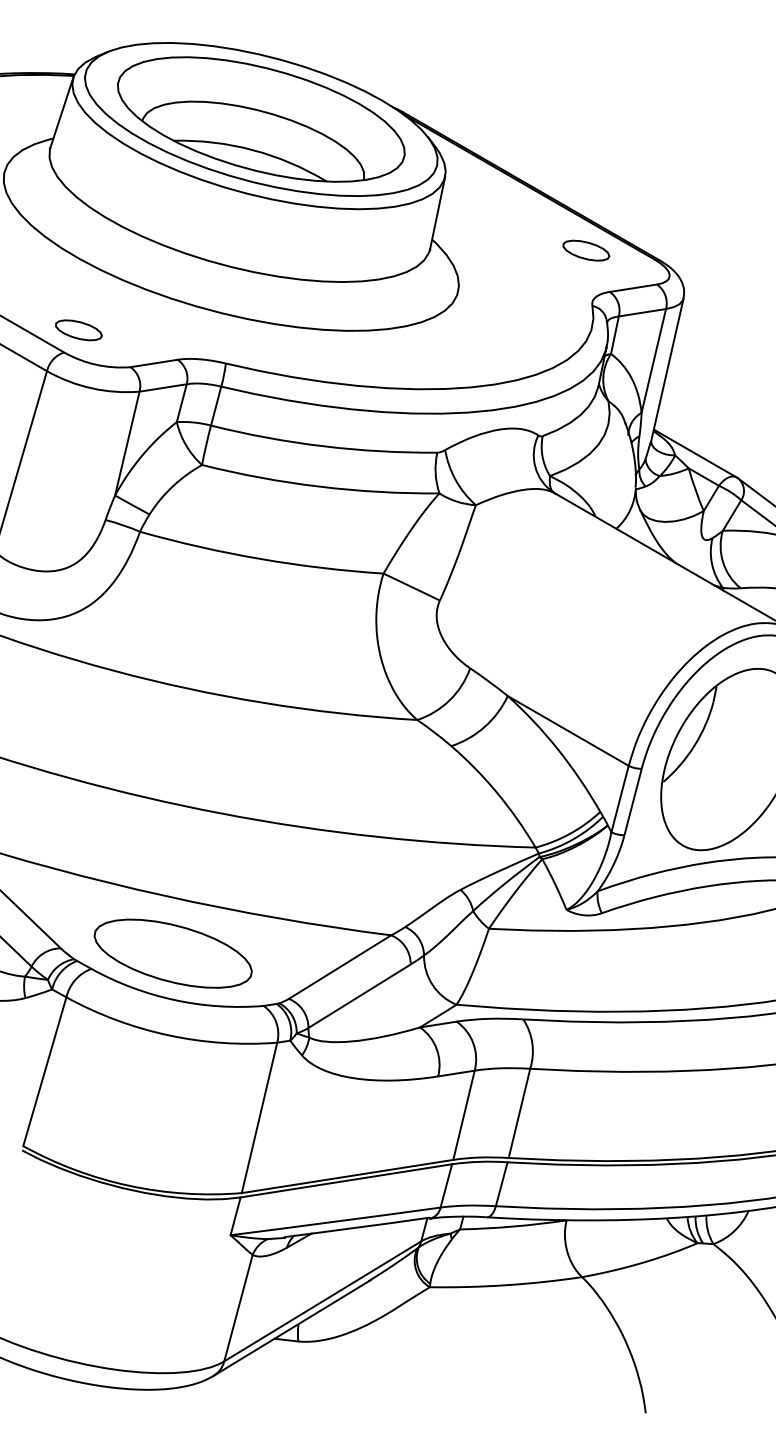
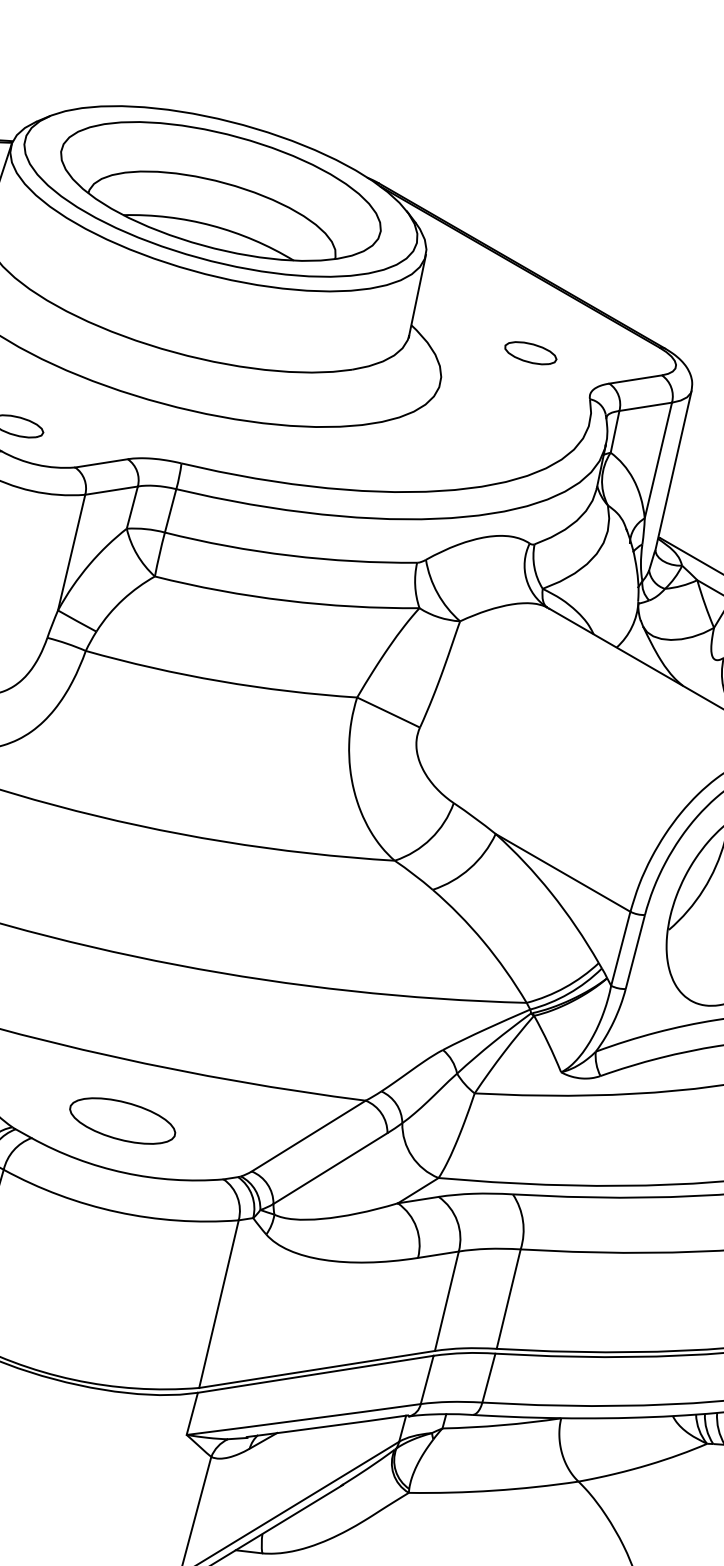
part: (586, 250) -> (531, 353), moved
part: (172, 953) -> (121, 1120), size x0.6

